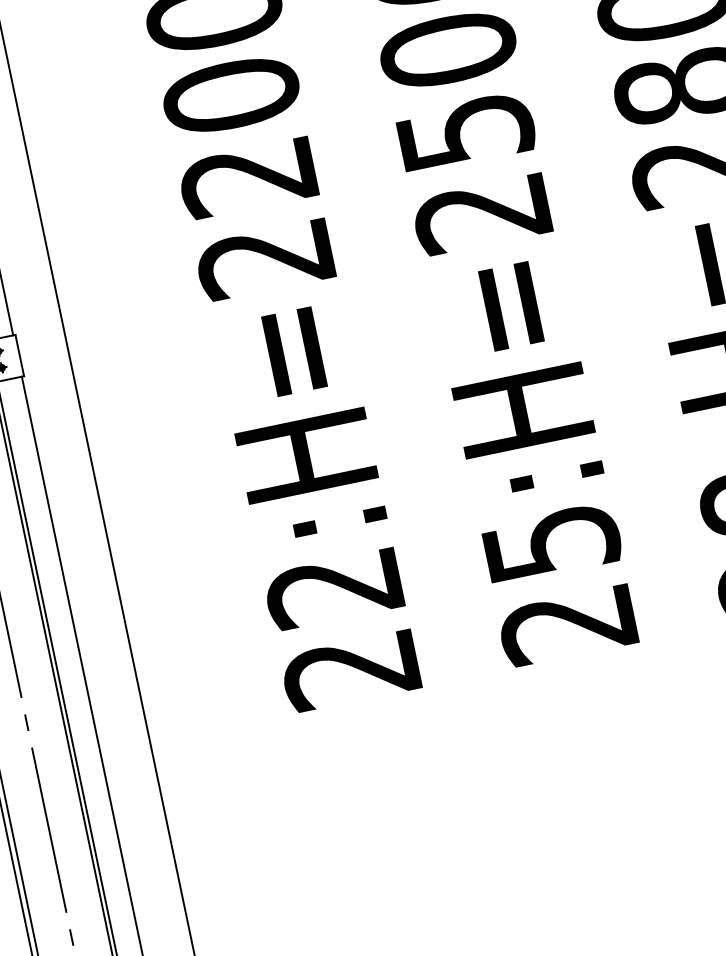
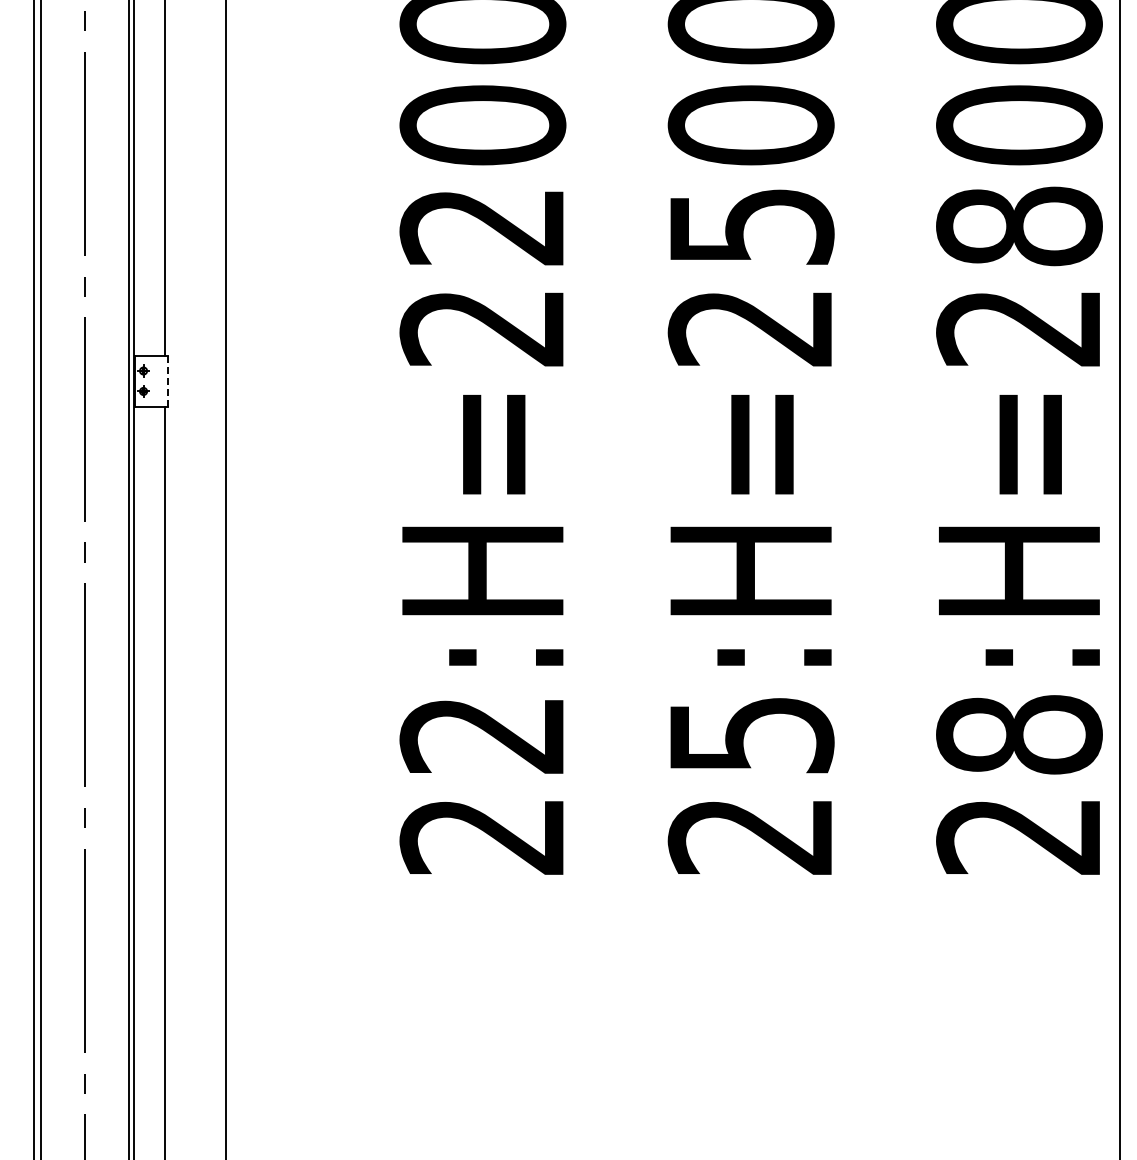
line: (19, 355) -> (167, 381), solid -> dashed

